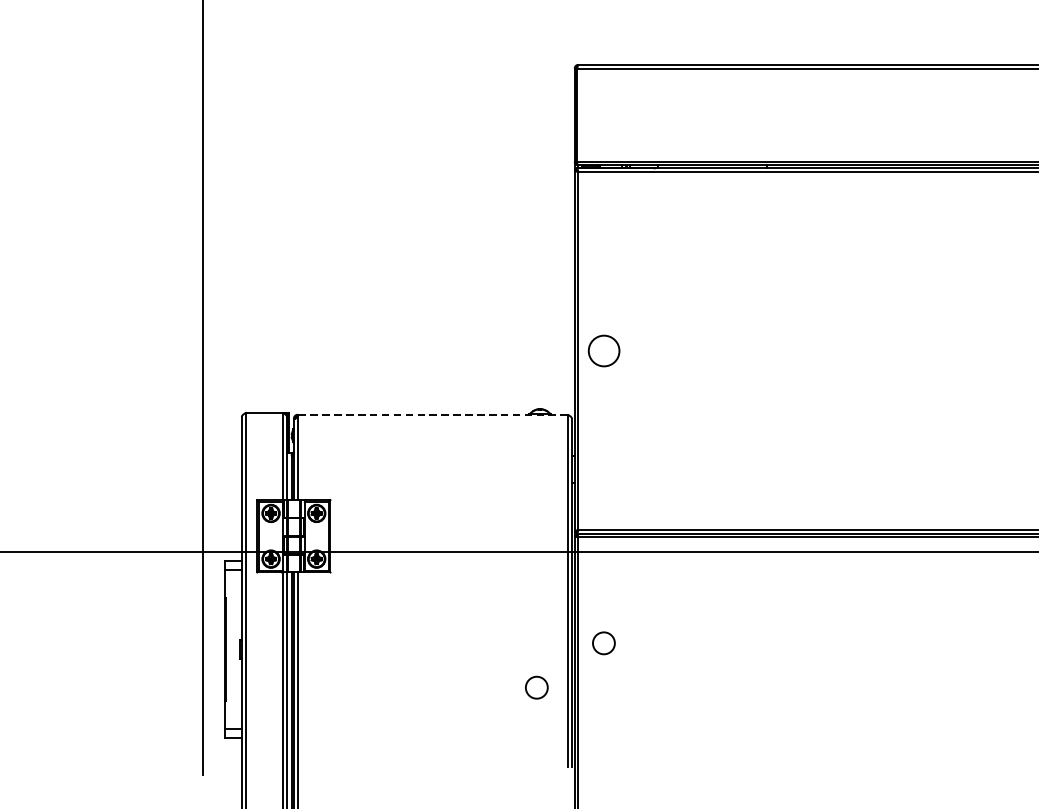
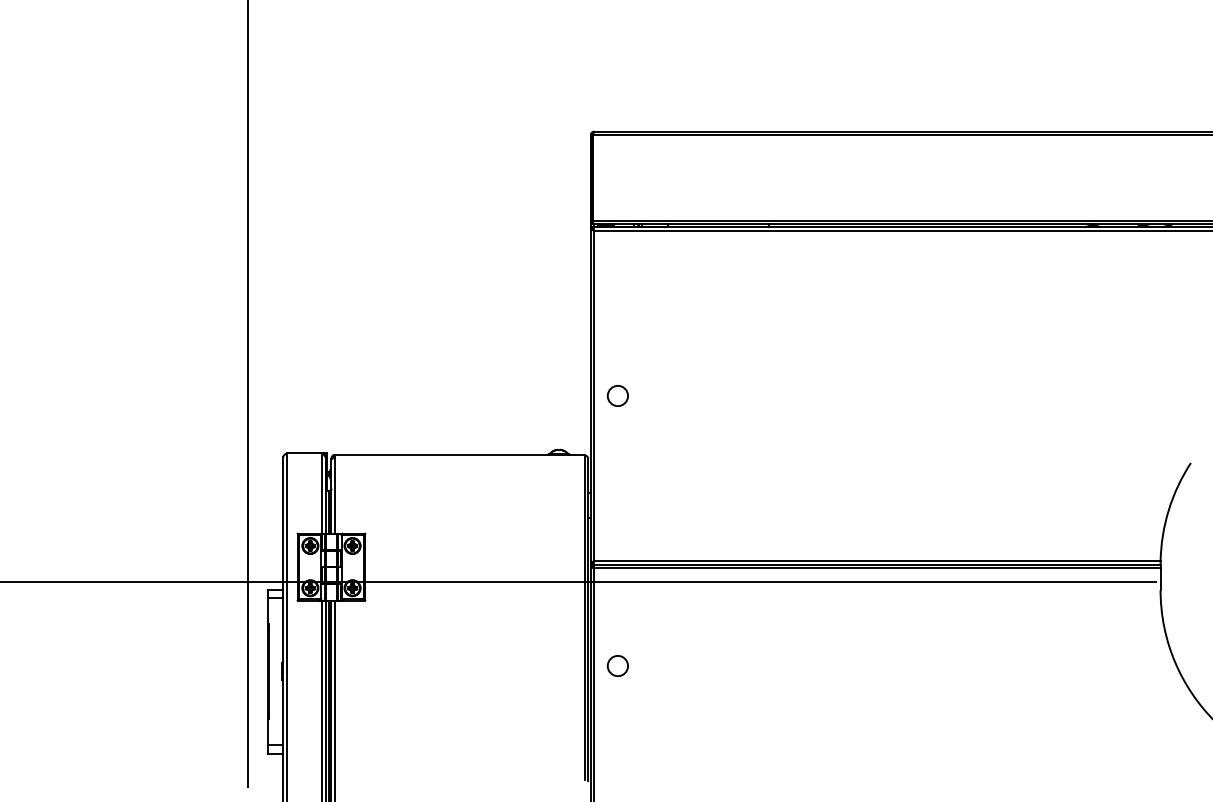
circle: (603, 350) -> (617, 395), size x0.71
line: (432, 414) -> (459, 454), dashed -> solid
circle: (536, 688) -> (555, 707), removed

